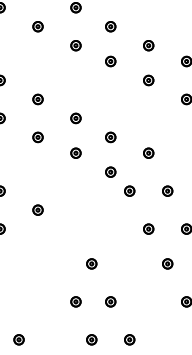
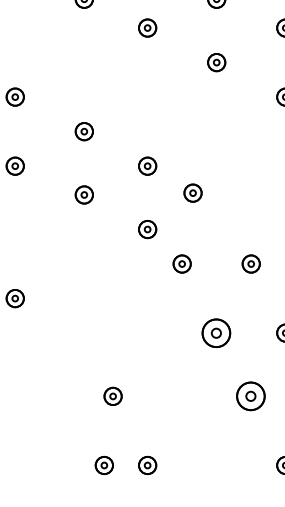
part: (148, 152) -> (192, 191), moved
part: (148, 228) -> (216, 331), size x1.6
part: (167, 263) -> (250, 395), size x1.6
part: (75, 301) -> (103, 464), moved

